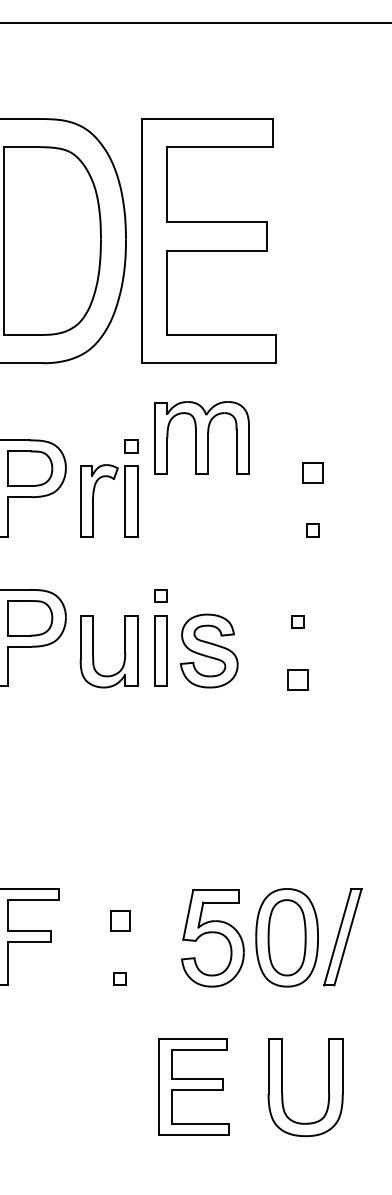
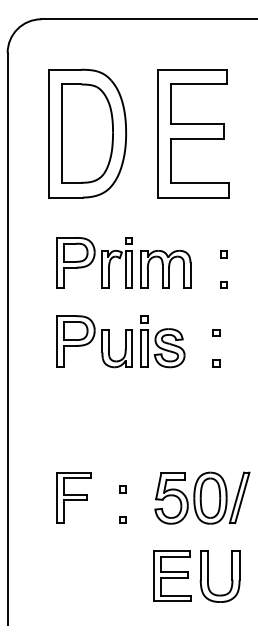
part: (208, 240) -> (193, 133), moved
part: (201, 437) -> (165, 269), moved
part: (312, 472) -> (223, 254), size x0.62
part: (298, 680) -> (216, 363), size x0.62
part: (119, 921) -> (122, 489), size x0.62
part: (193, 1085) -> (172, 575), moved

